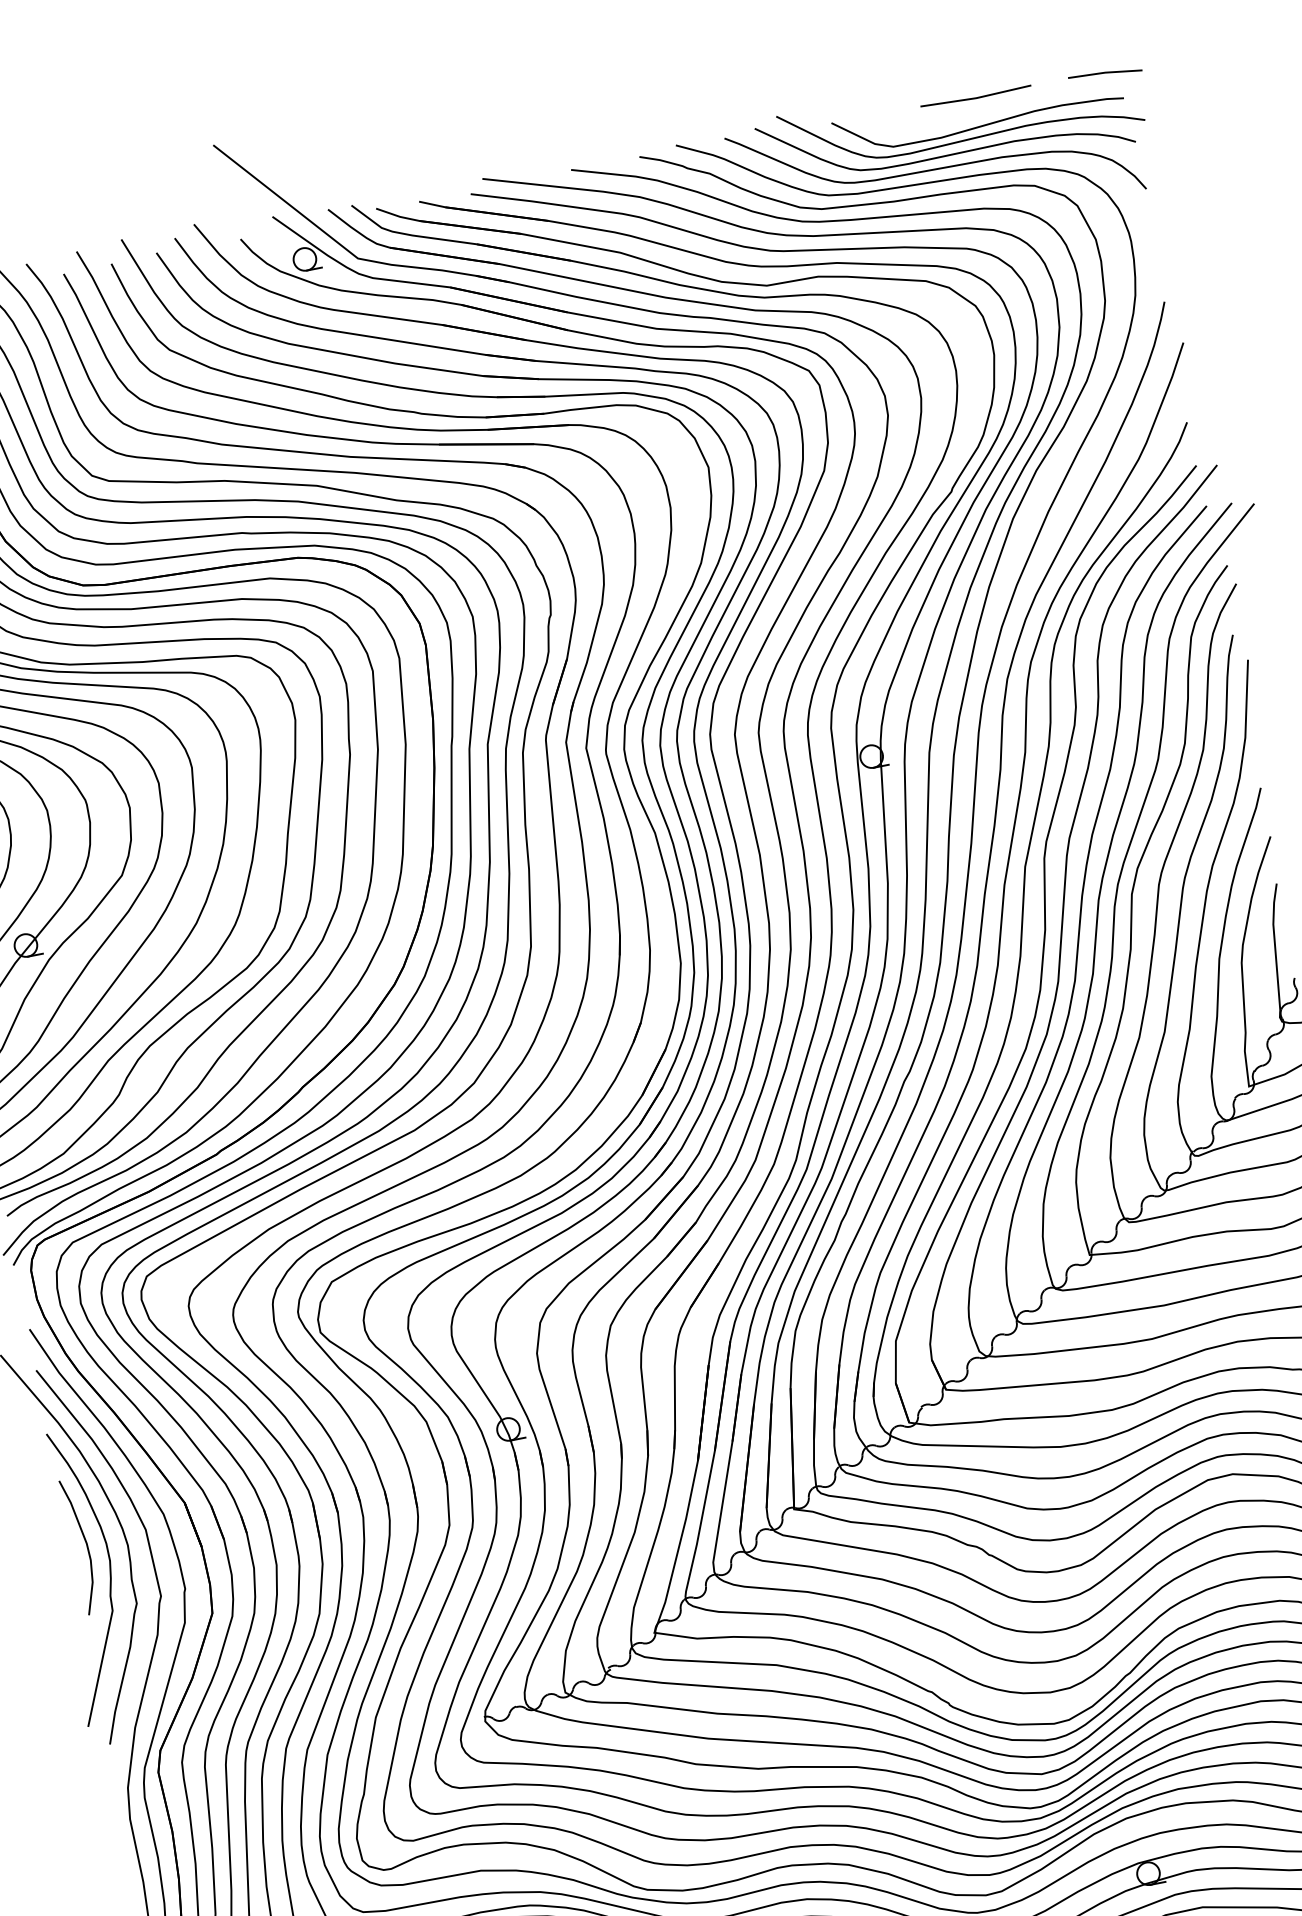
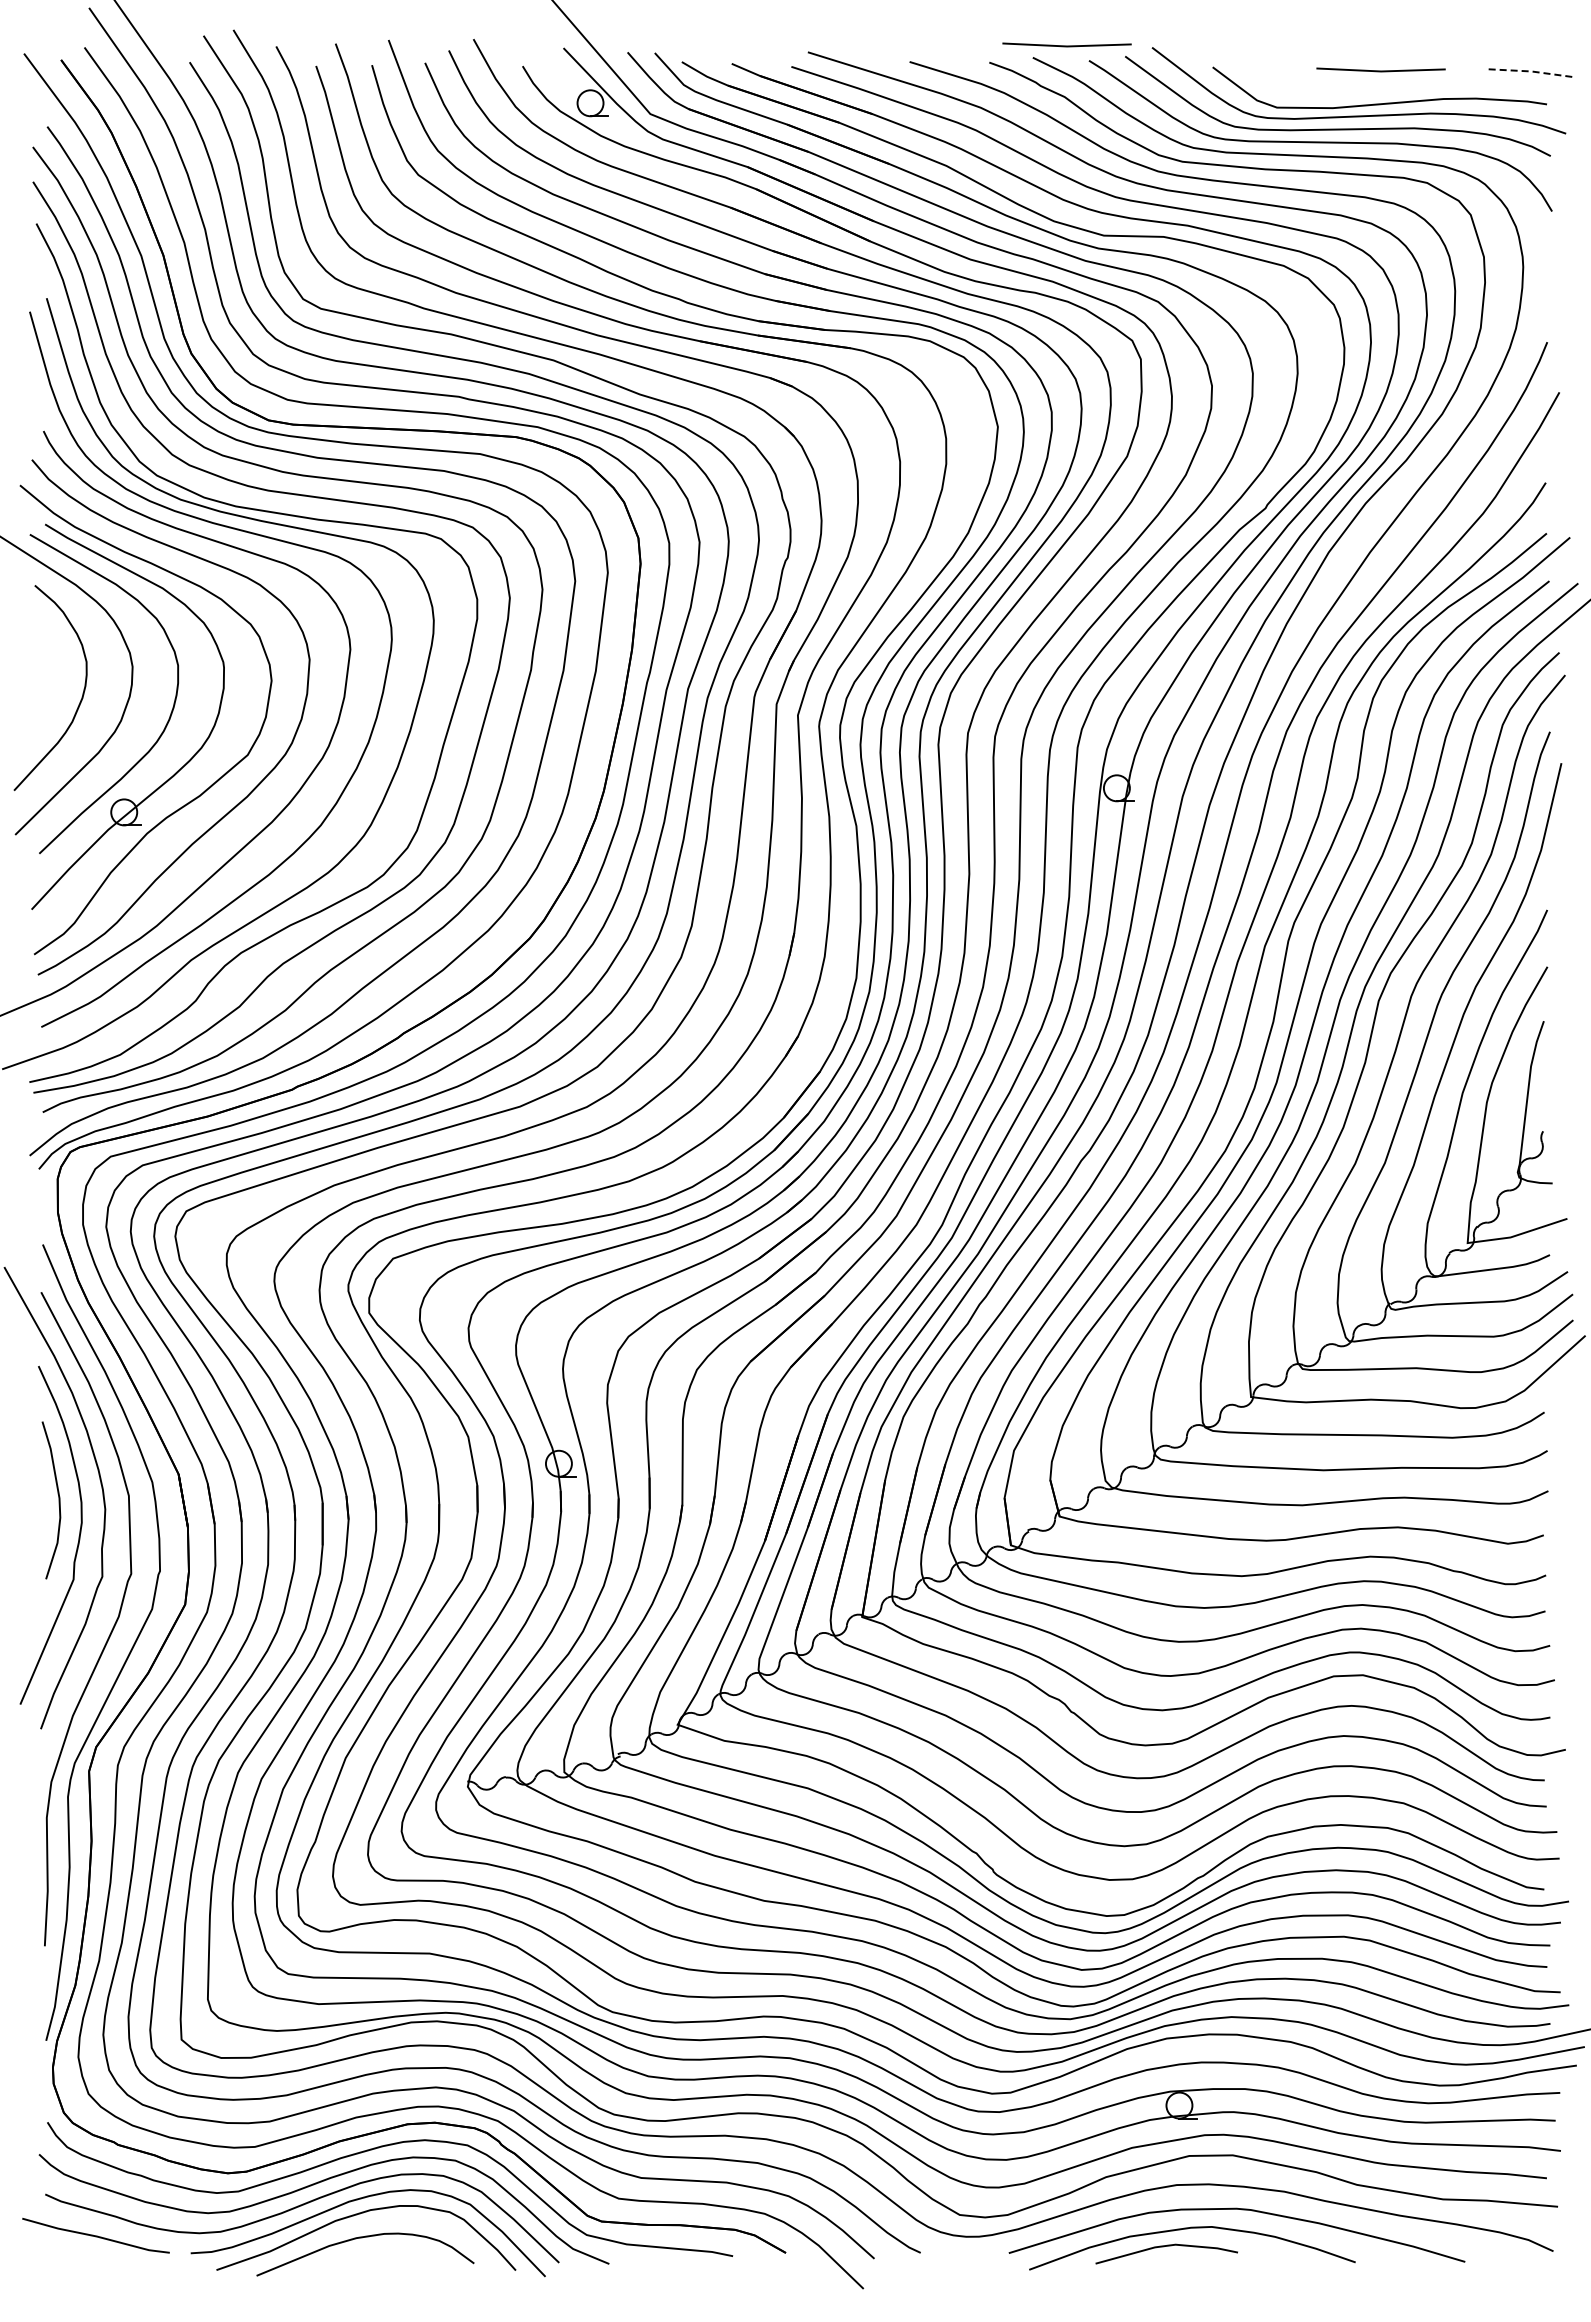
line: (1105, 72) -> (1531, 71), solid -> dashed
line: (702, 129) -> (1066, 45), added

